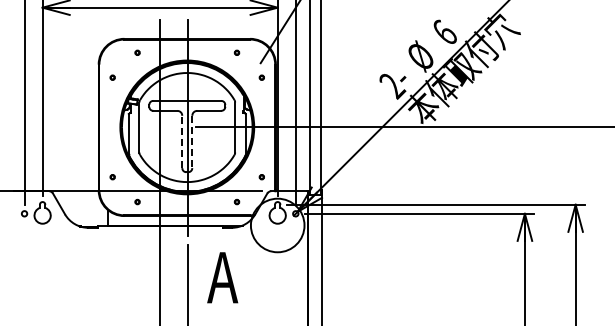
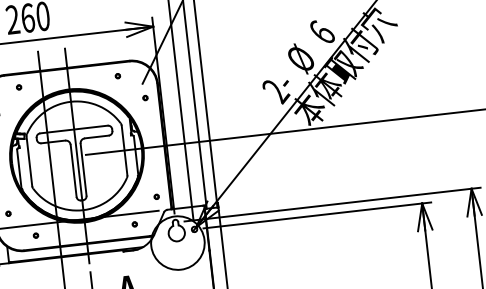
line: (182, 141) -> (73, 170), dashed -> solid
line: (192, 142) -> (83, 170), dashed -> solid

